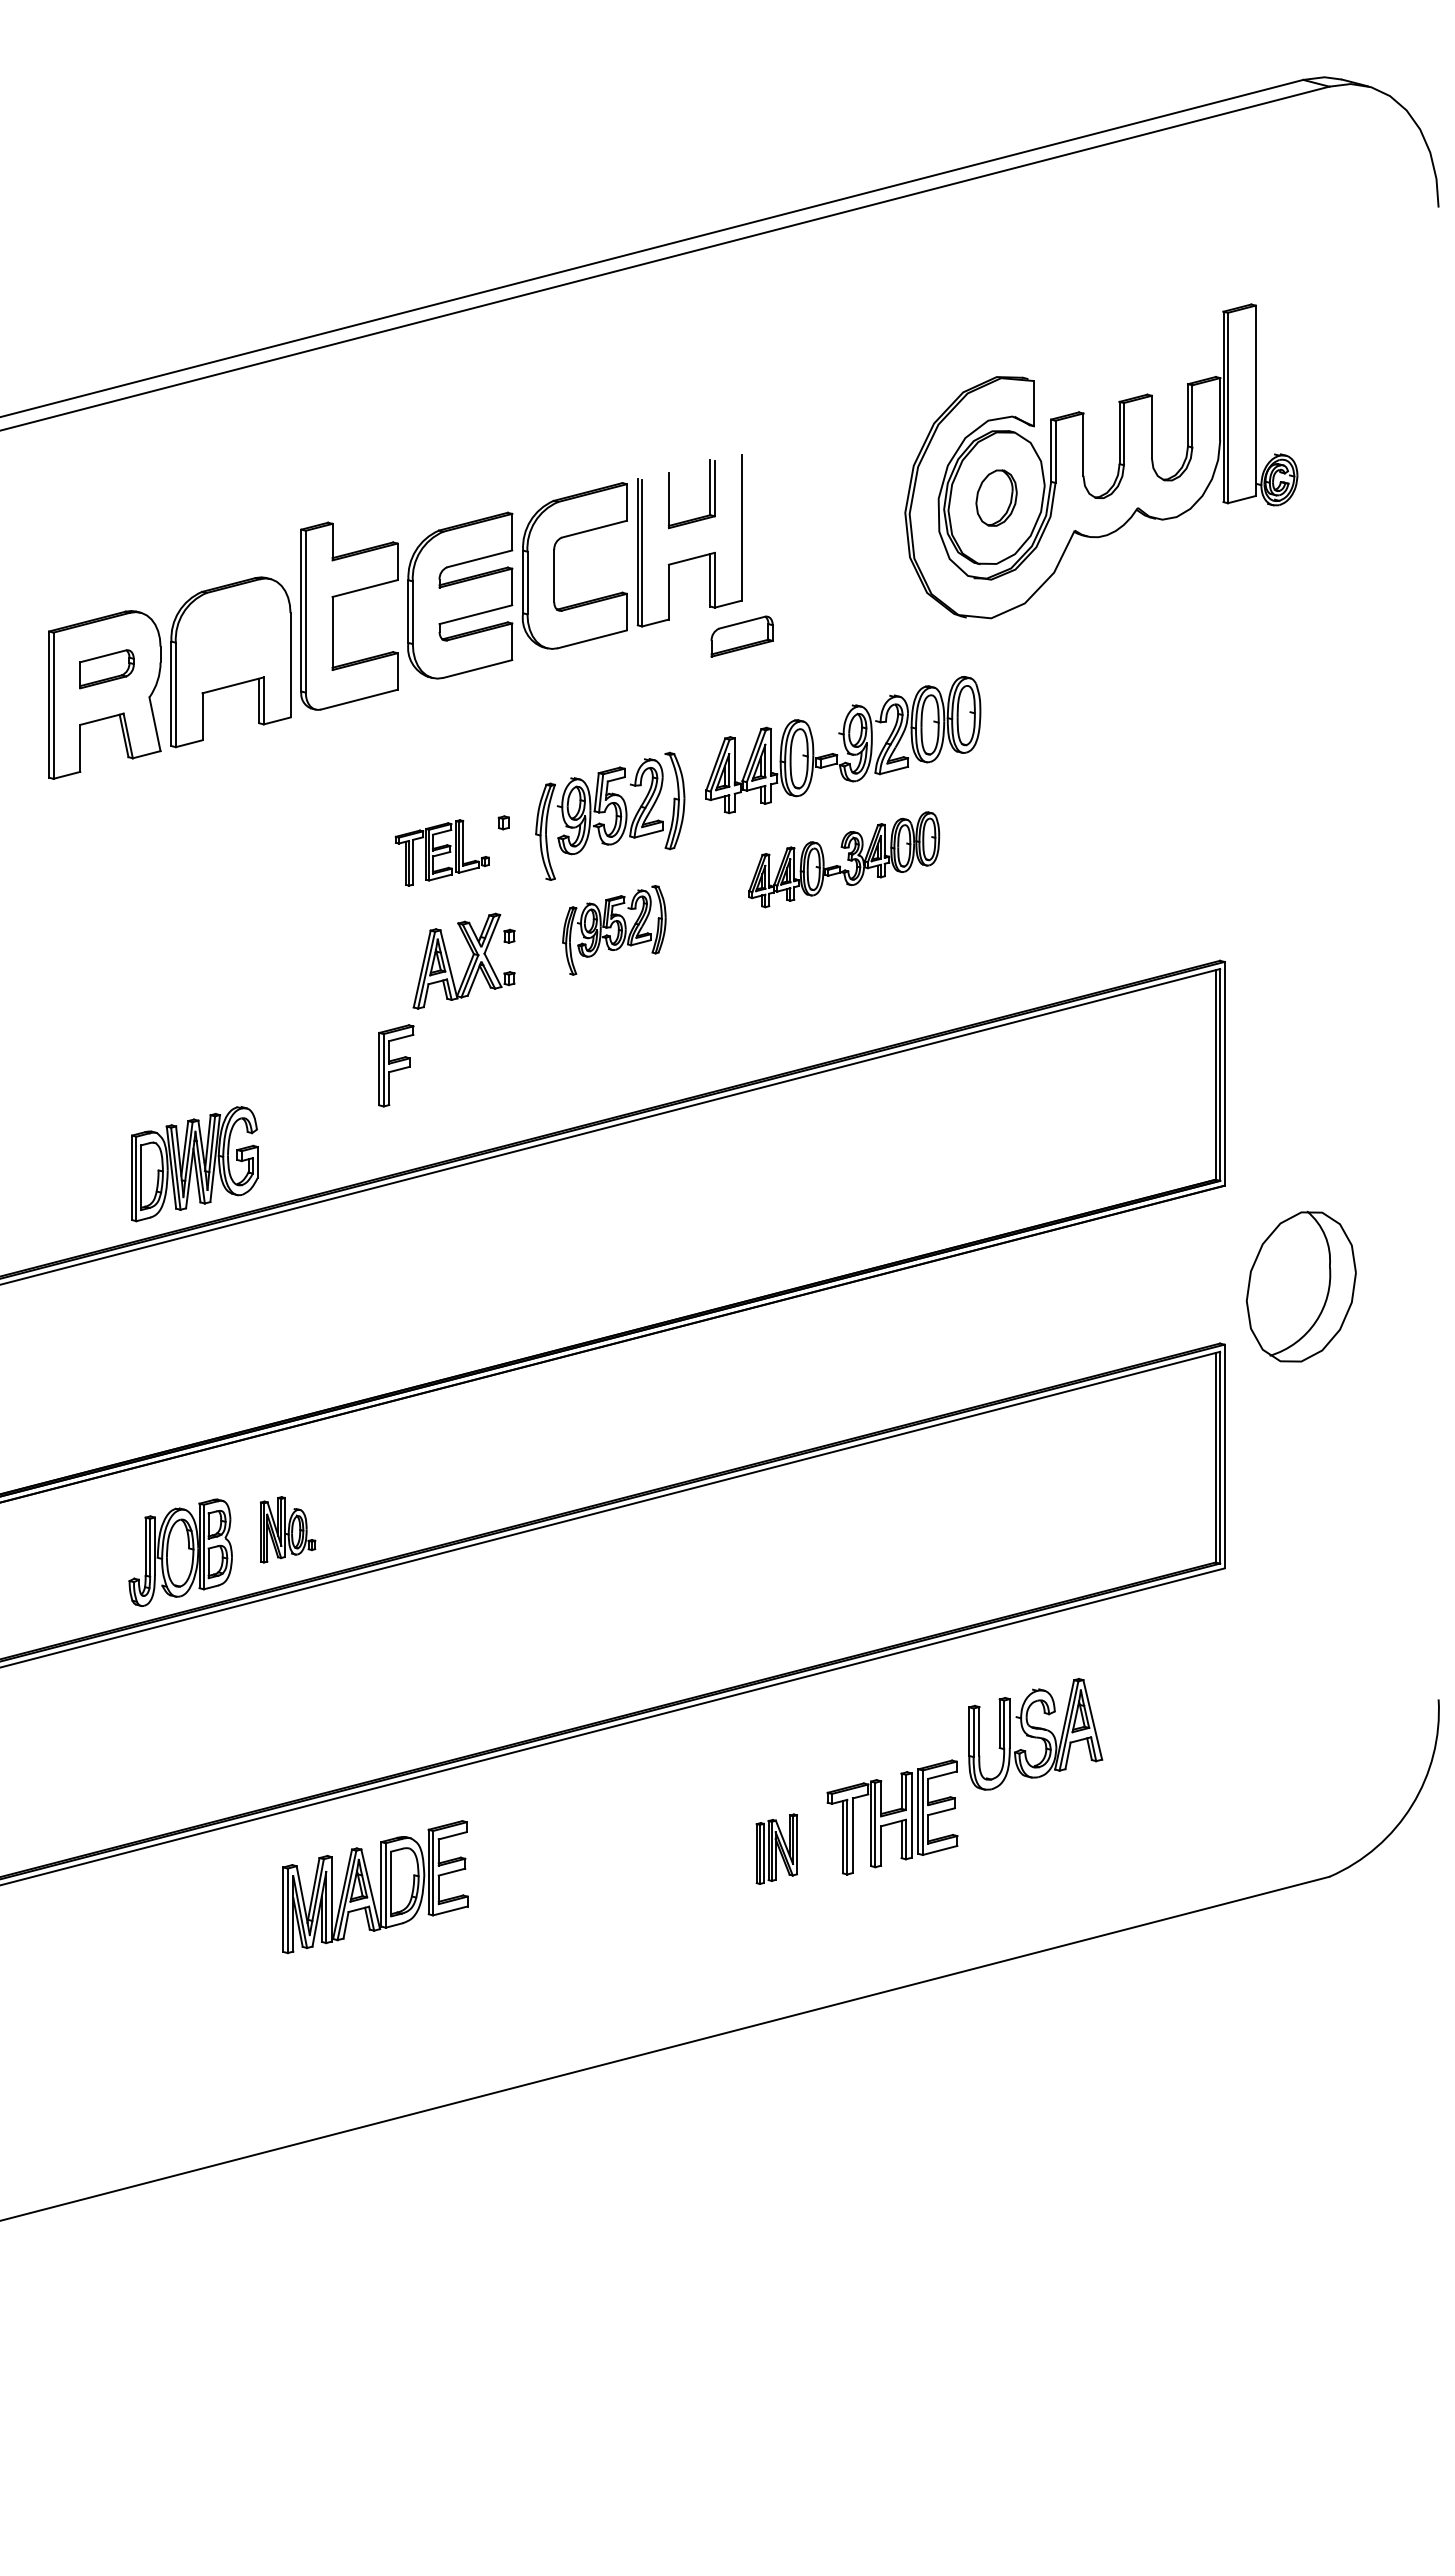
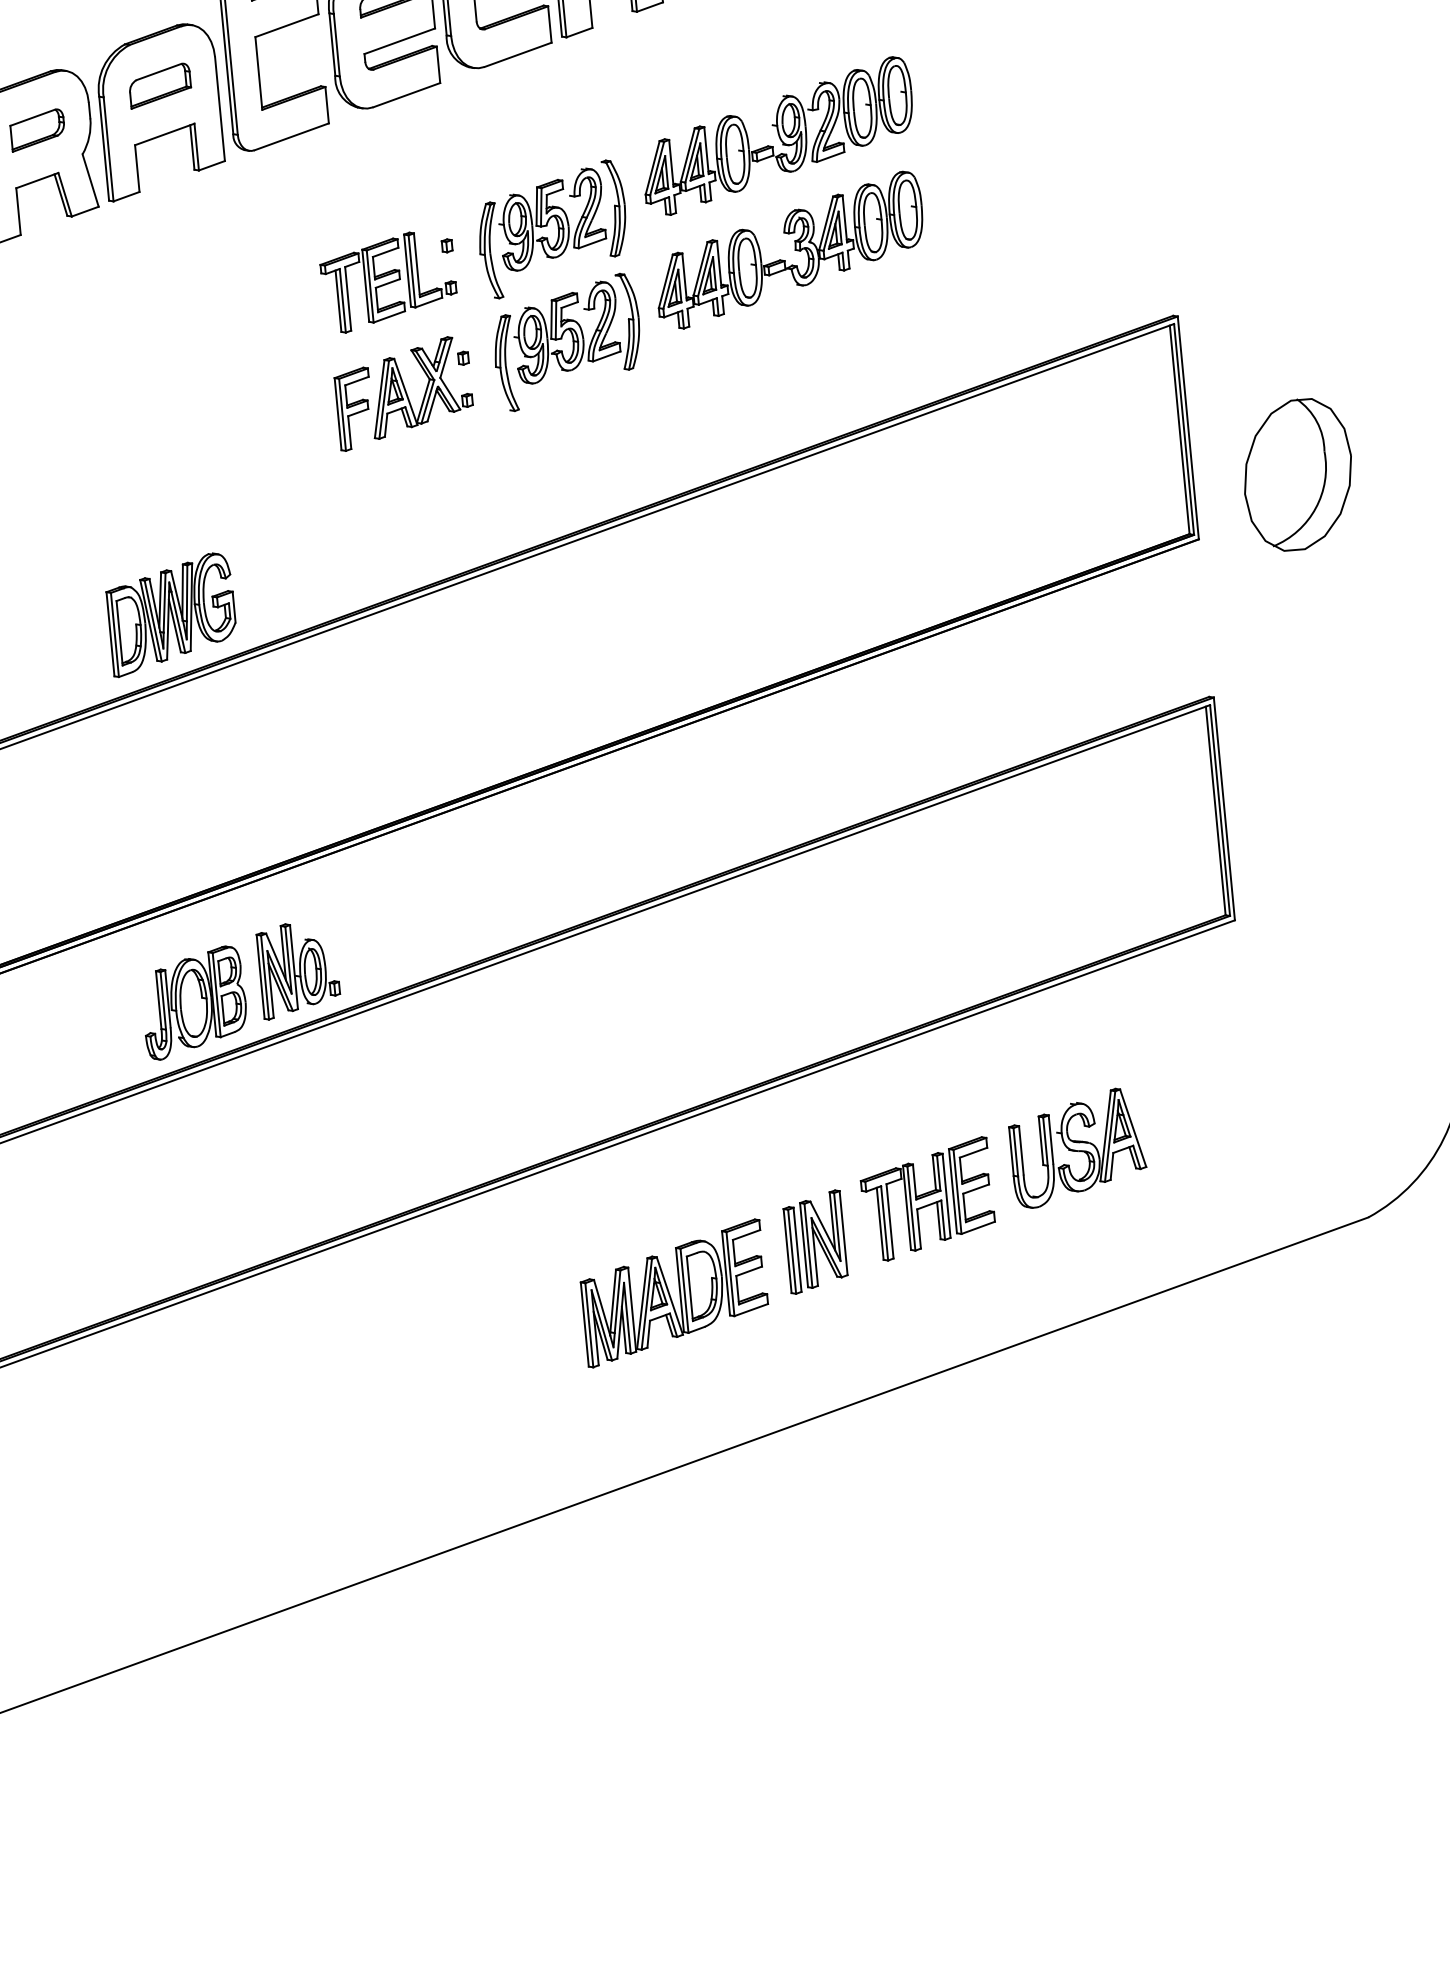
part: (741, 636) -> (159, 85), moved
part: (442, 852) -> (388, 281), size x1.43
part: (843, 859) -> (788, 250), size x1.43
part: (614, 930) -> (567, 342), size x1.43
part: (396, 1065) -> (354, 408), moved
part: (1300, 1286) -> (1297, 474), moved
part: (287, 1529) -> (298, 969), size x1.43
part: (1035, 1734) -> (1077, 1148), moved
part: (776, 1848) -> (815, 1241), size x1.43
part: (375, 1887) -> (674, 1293), moved

